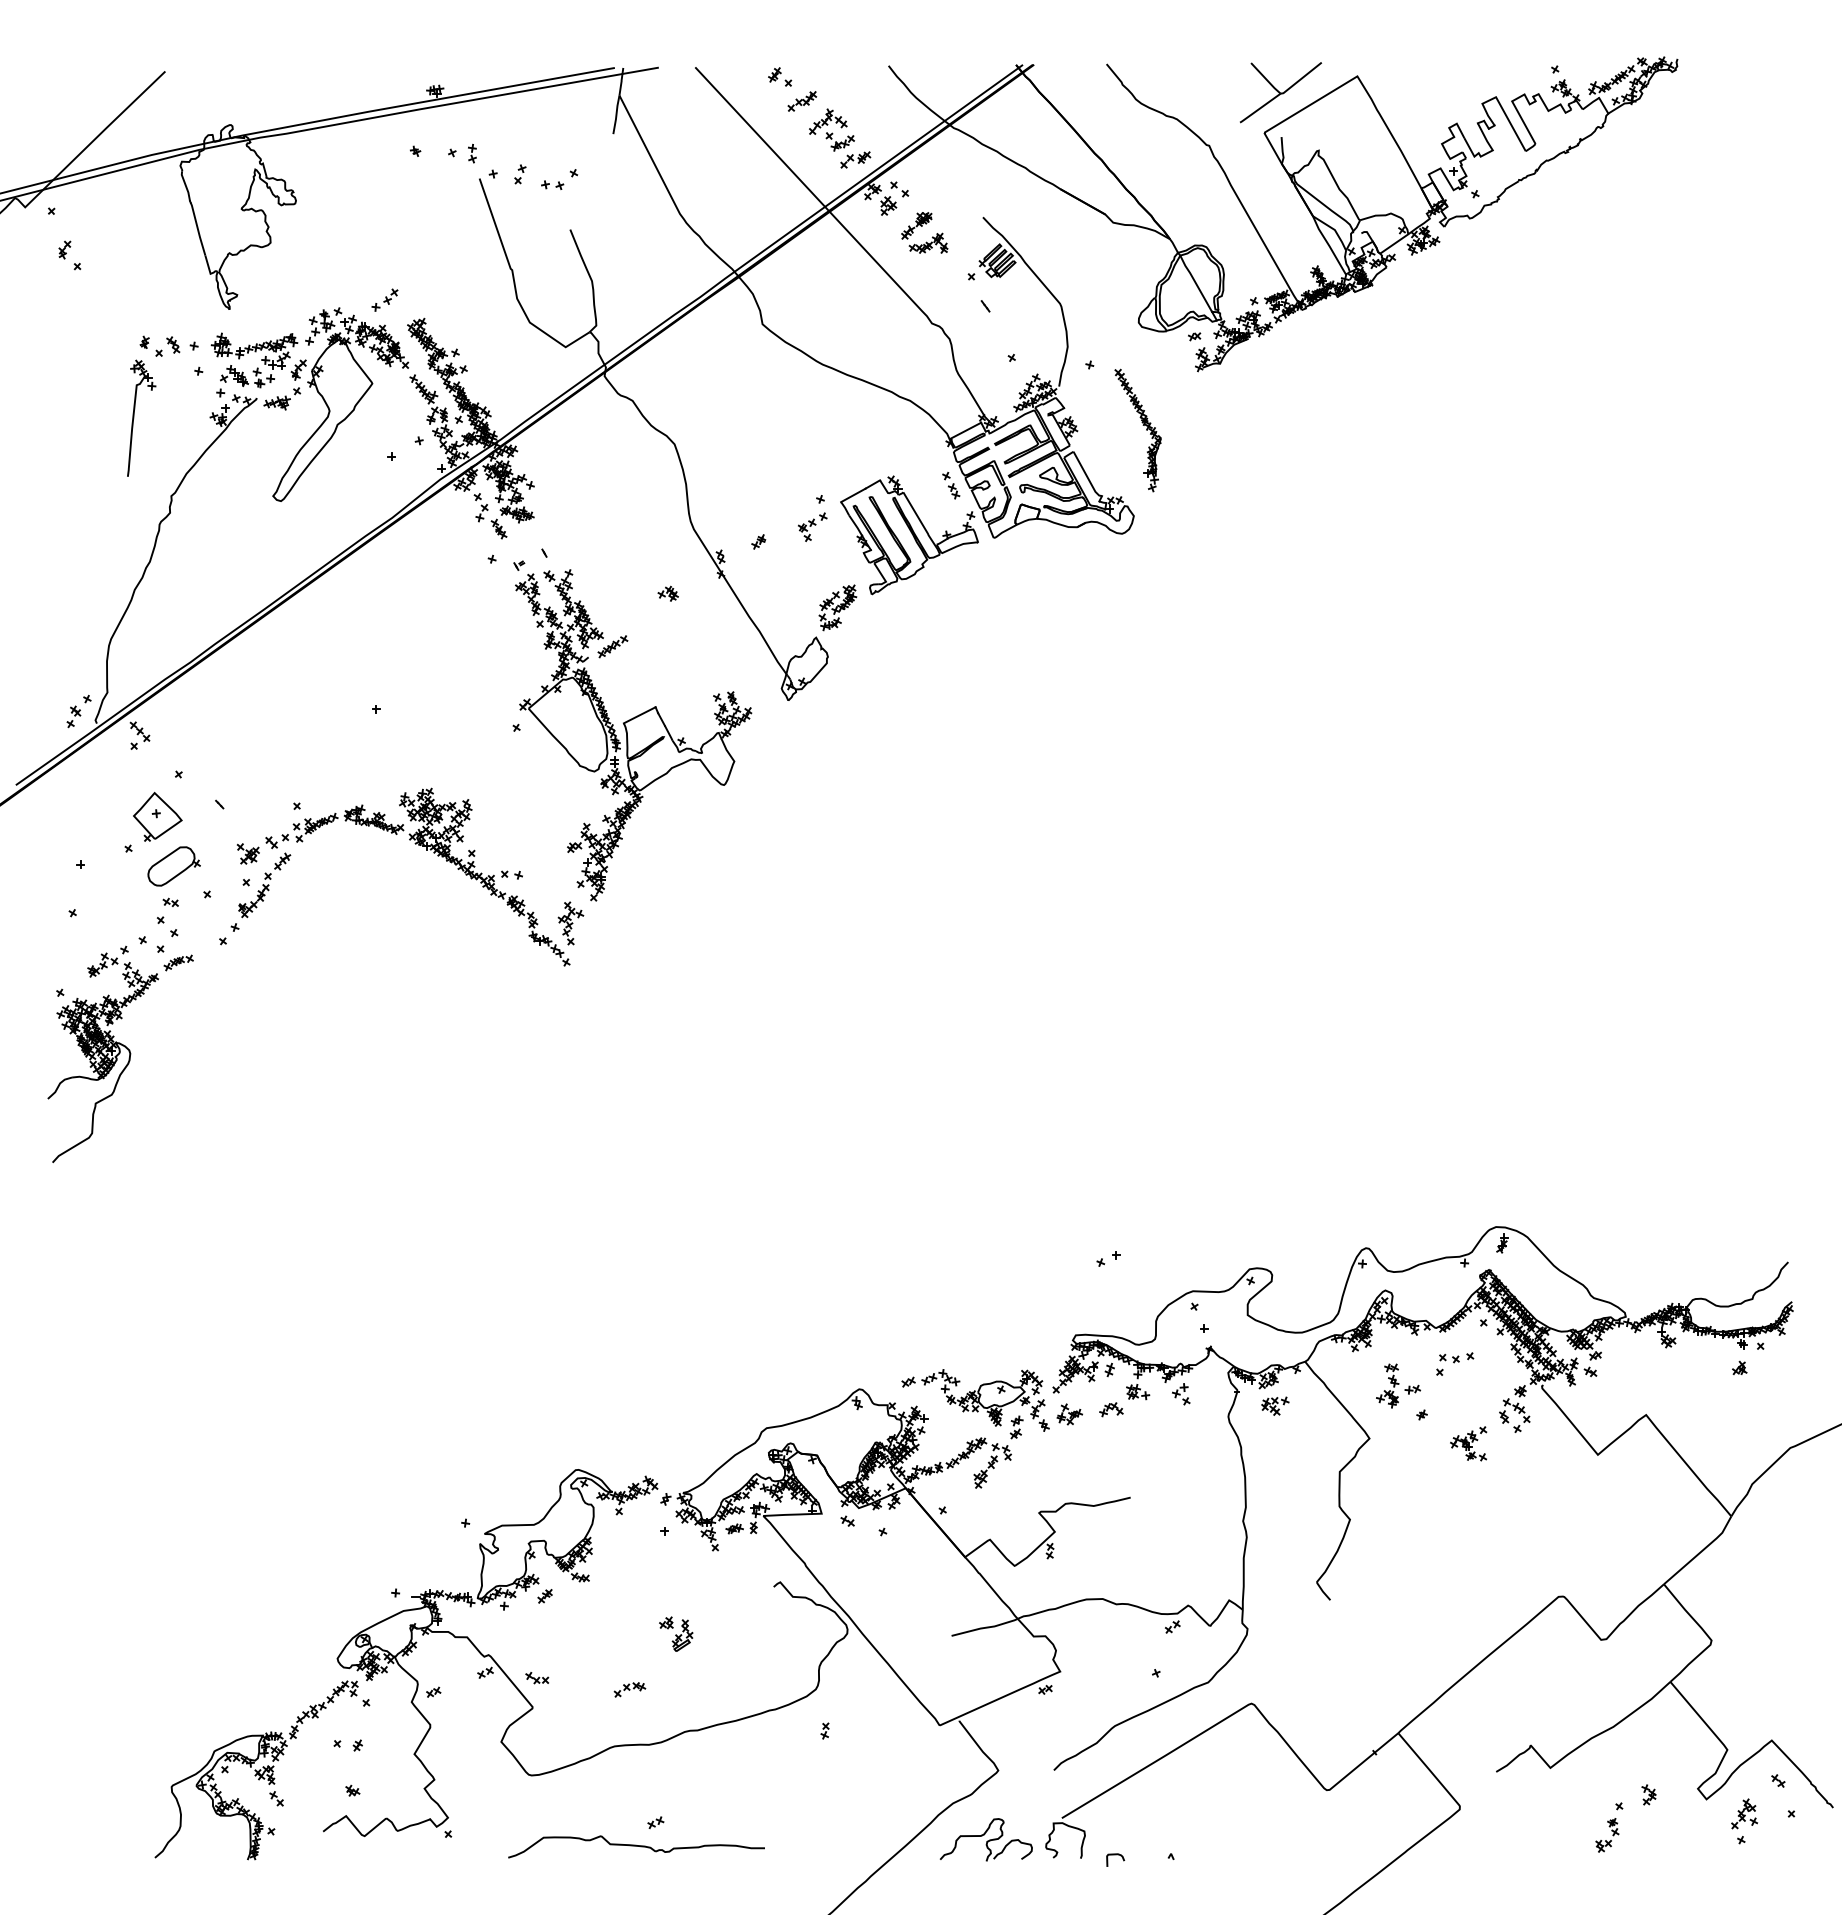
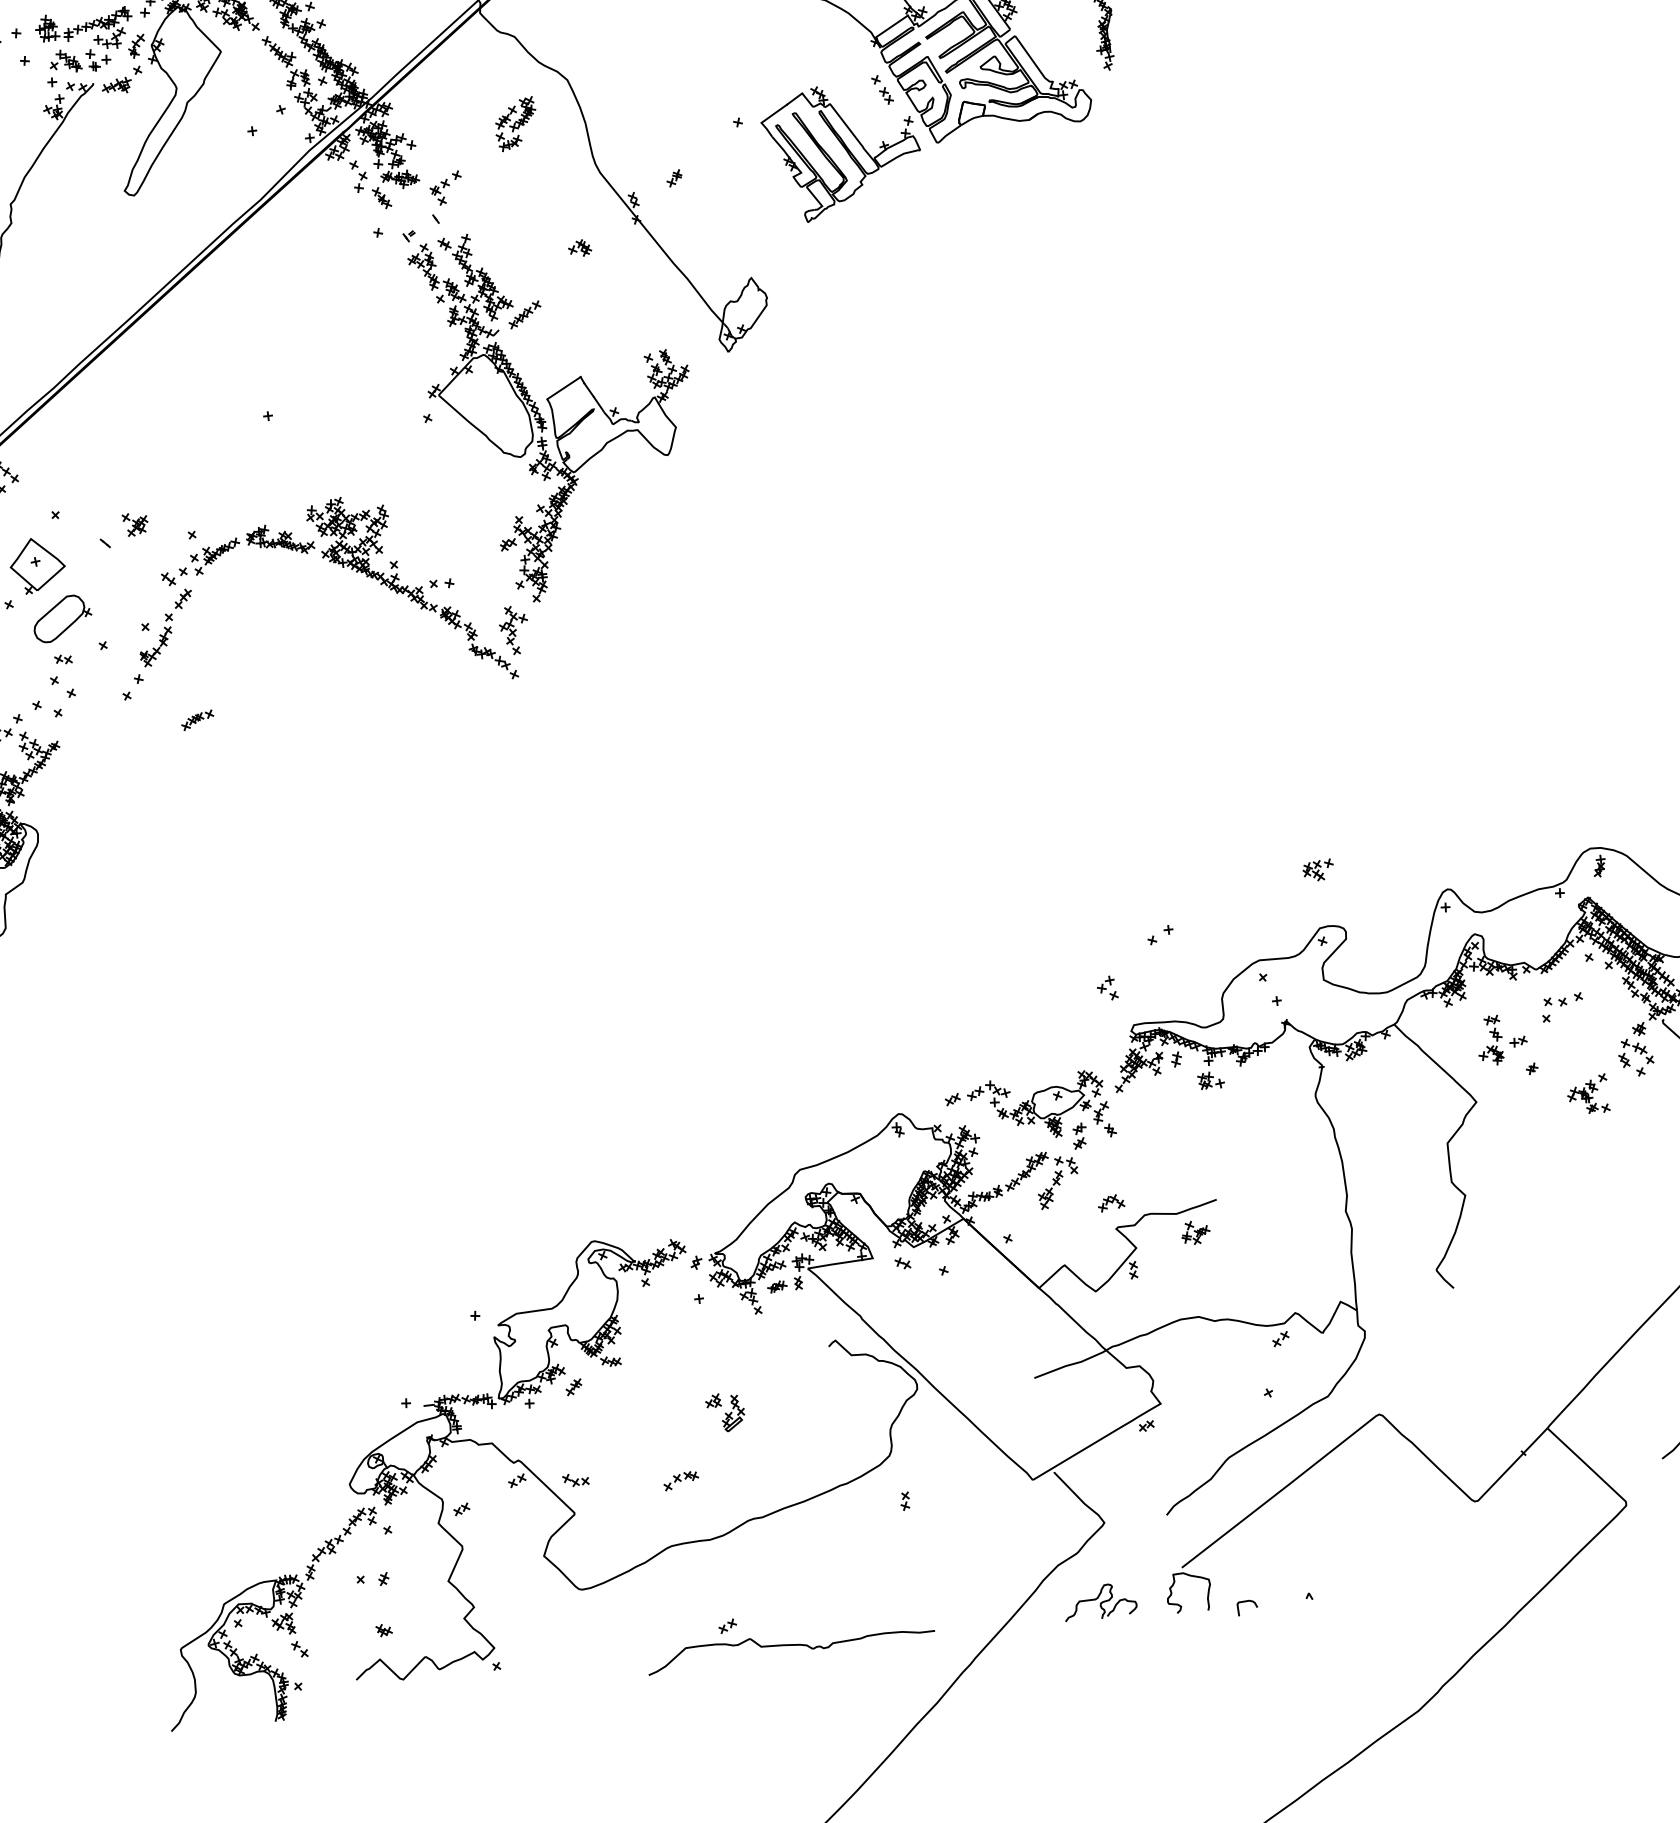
part: (812, 526) -> (445, 187), moved
part: (837, 607) -> (515, 123), moved
part: (247, 853) -> (134, 523), moved
part: (178, 962) -> (197, 719), moved
part: (1181, 1394) -> (1107, 988), moved
part: (1275, 1405) -> (1318, 869), moved
part: (1111, 1409) -> (1111, 1202), moved
part: (1069, 1414) -> (1195, 1232), moved
part: (985, 1839) -> (1099, 1601), size x0.7
curve: (636, 1846) -> (790, 1645), moved

